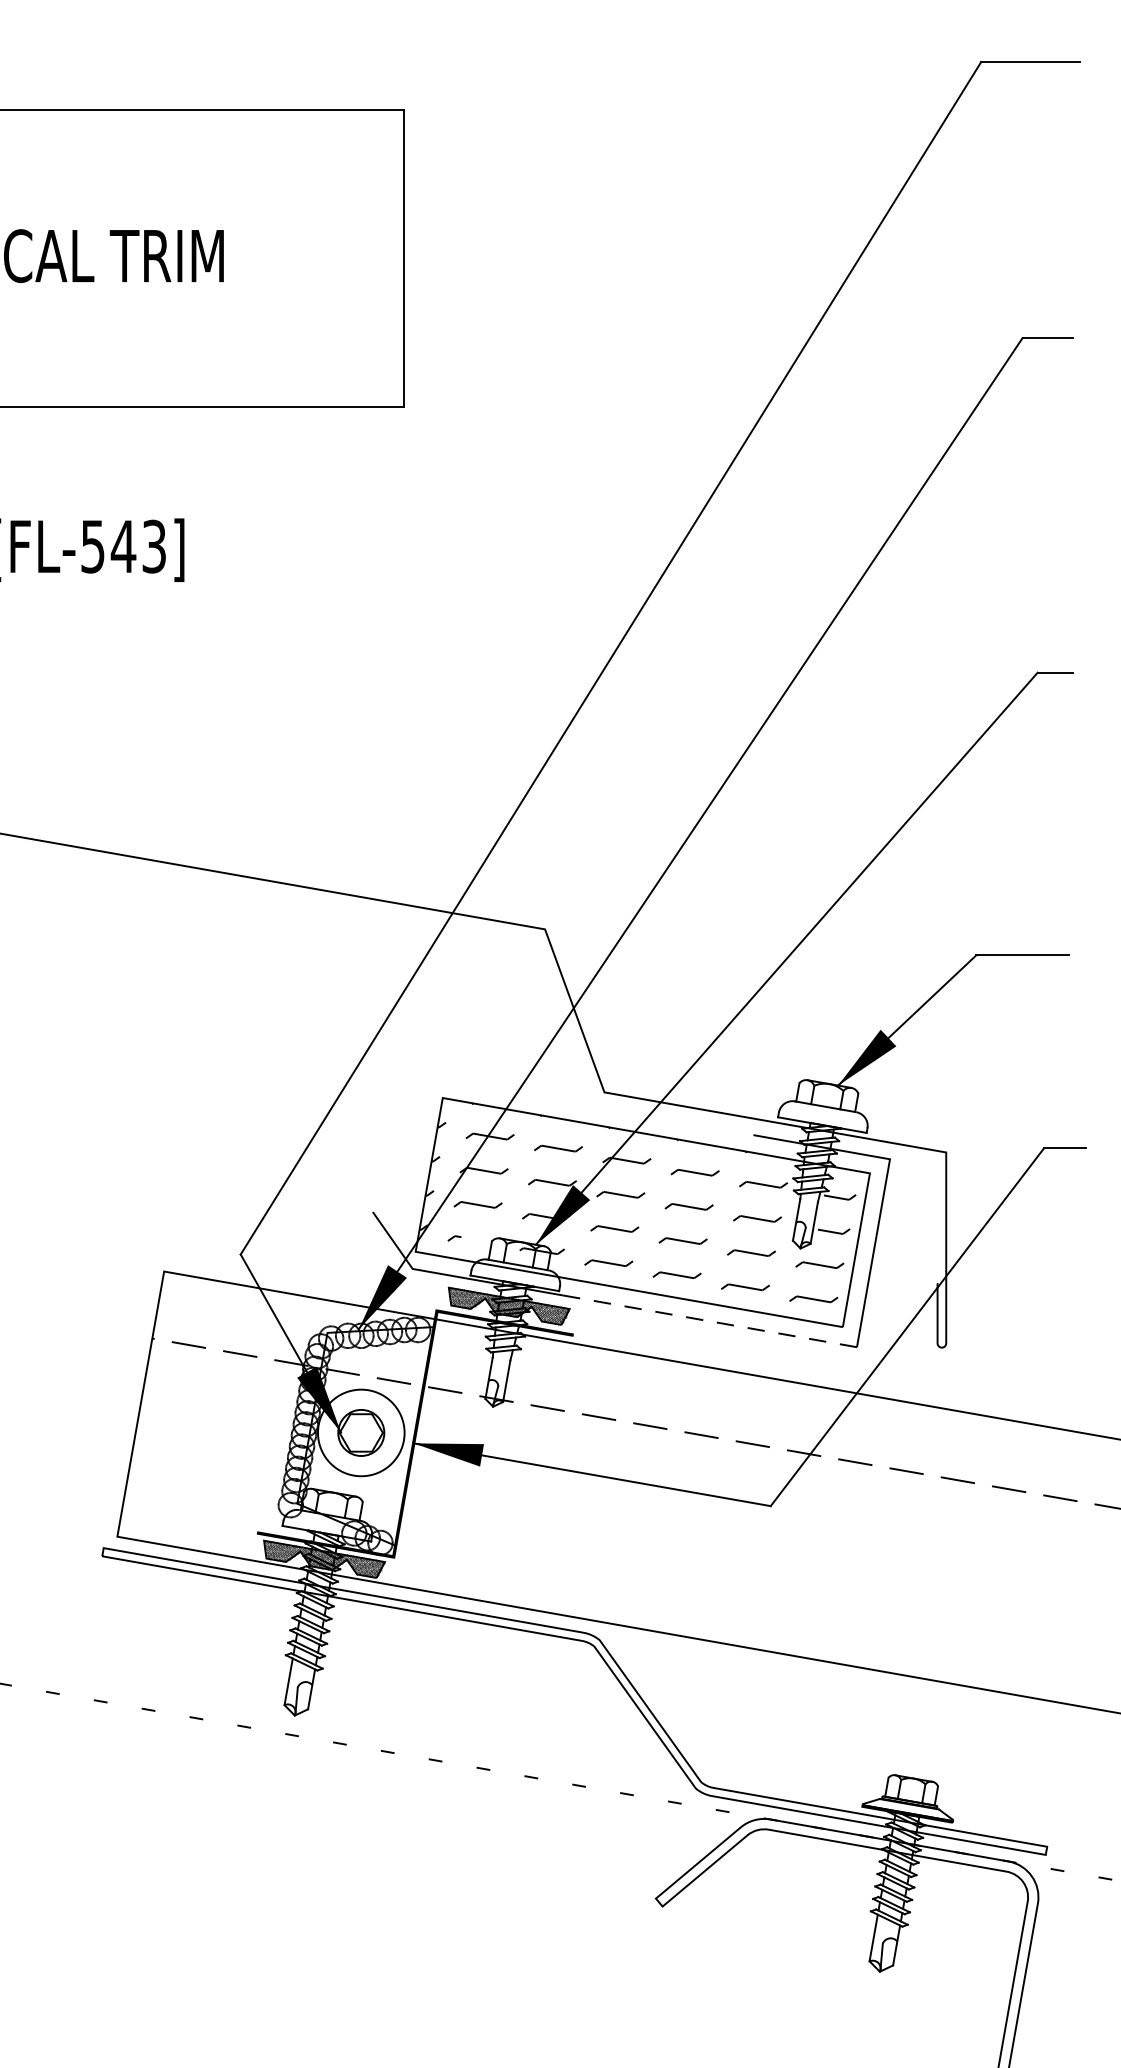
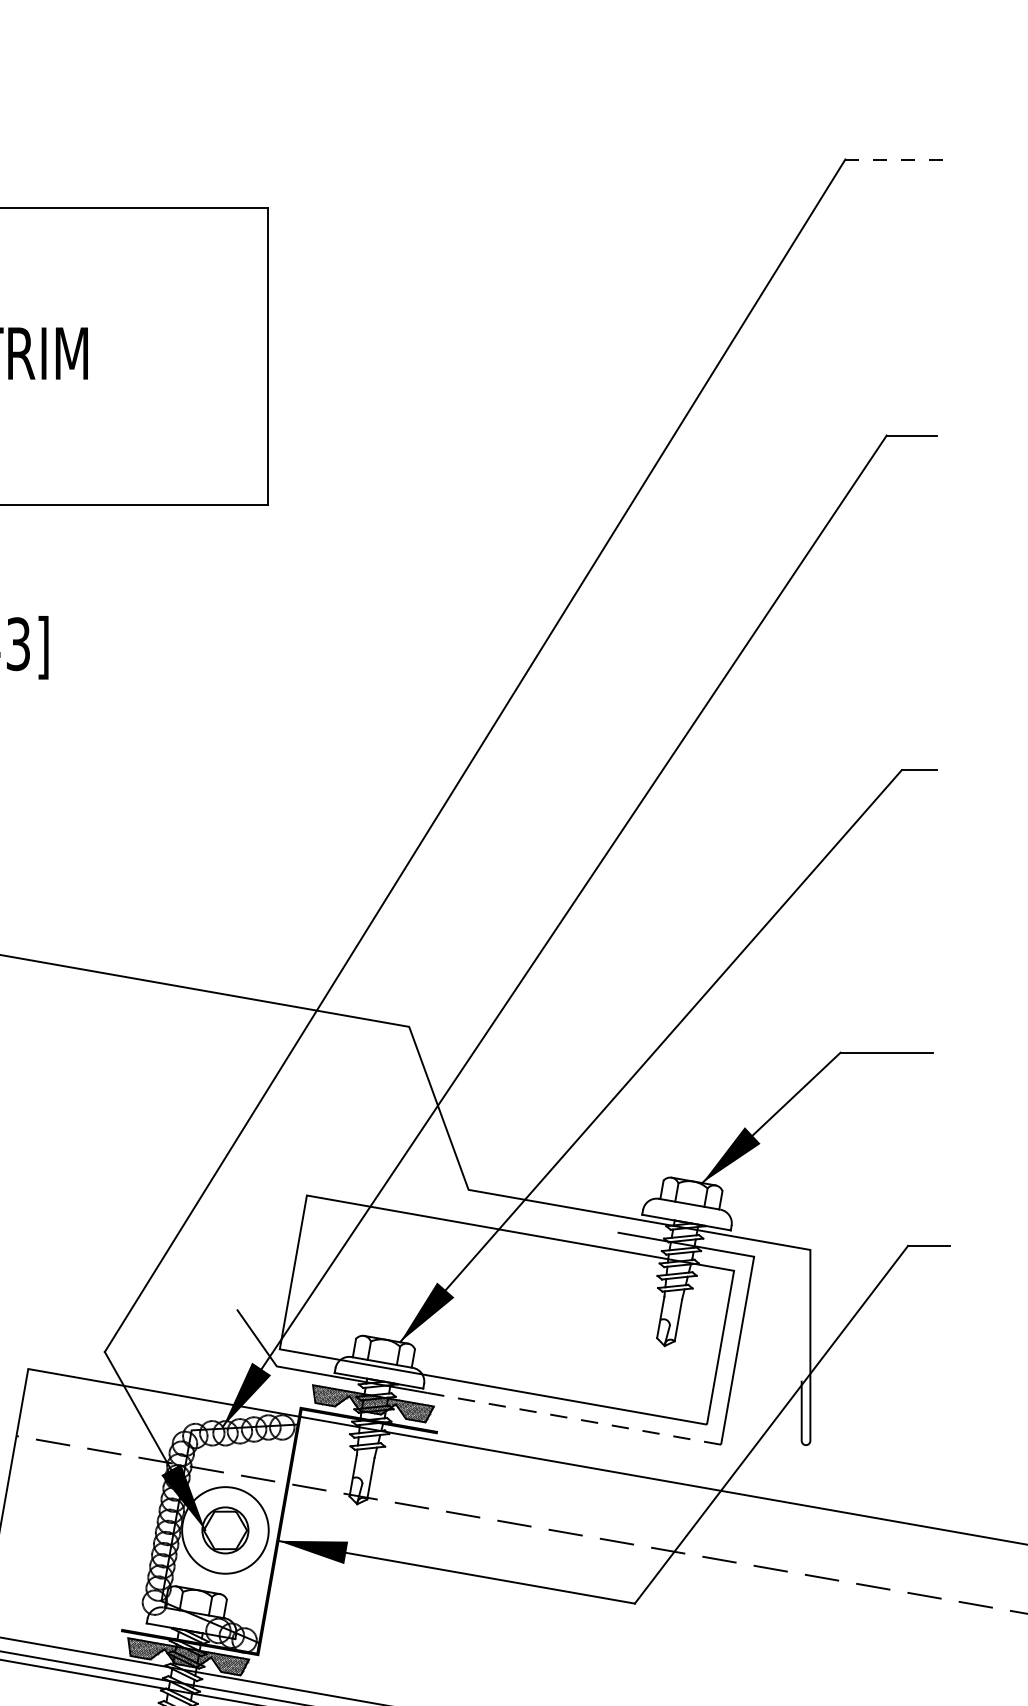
line: (1030, 62) -> (894, 159), solid -> dashed
hatch: (637, 1202) -> (501, 1299), removed

